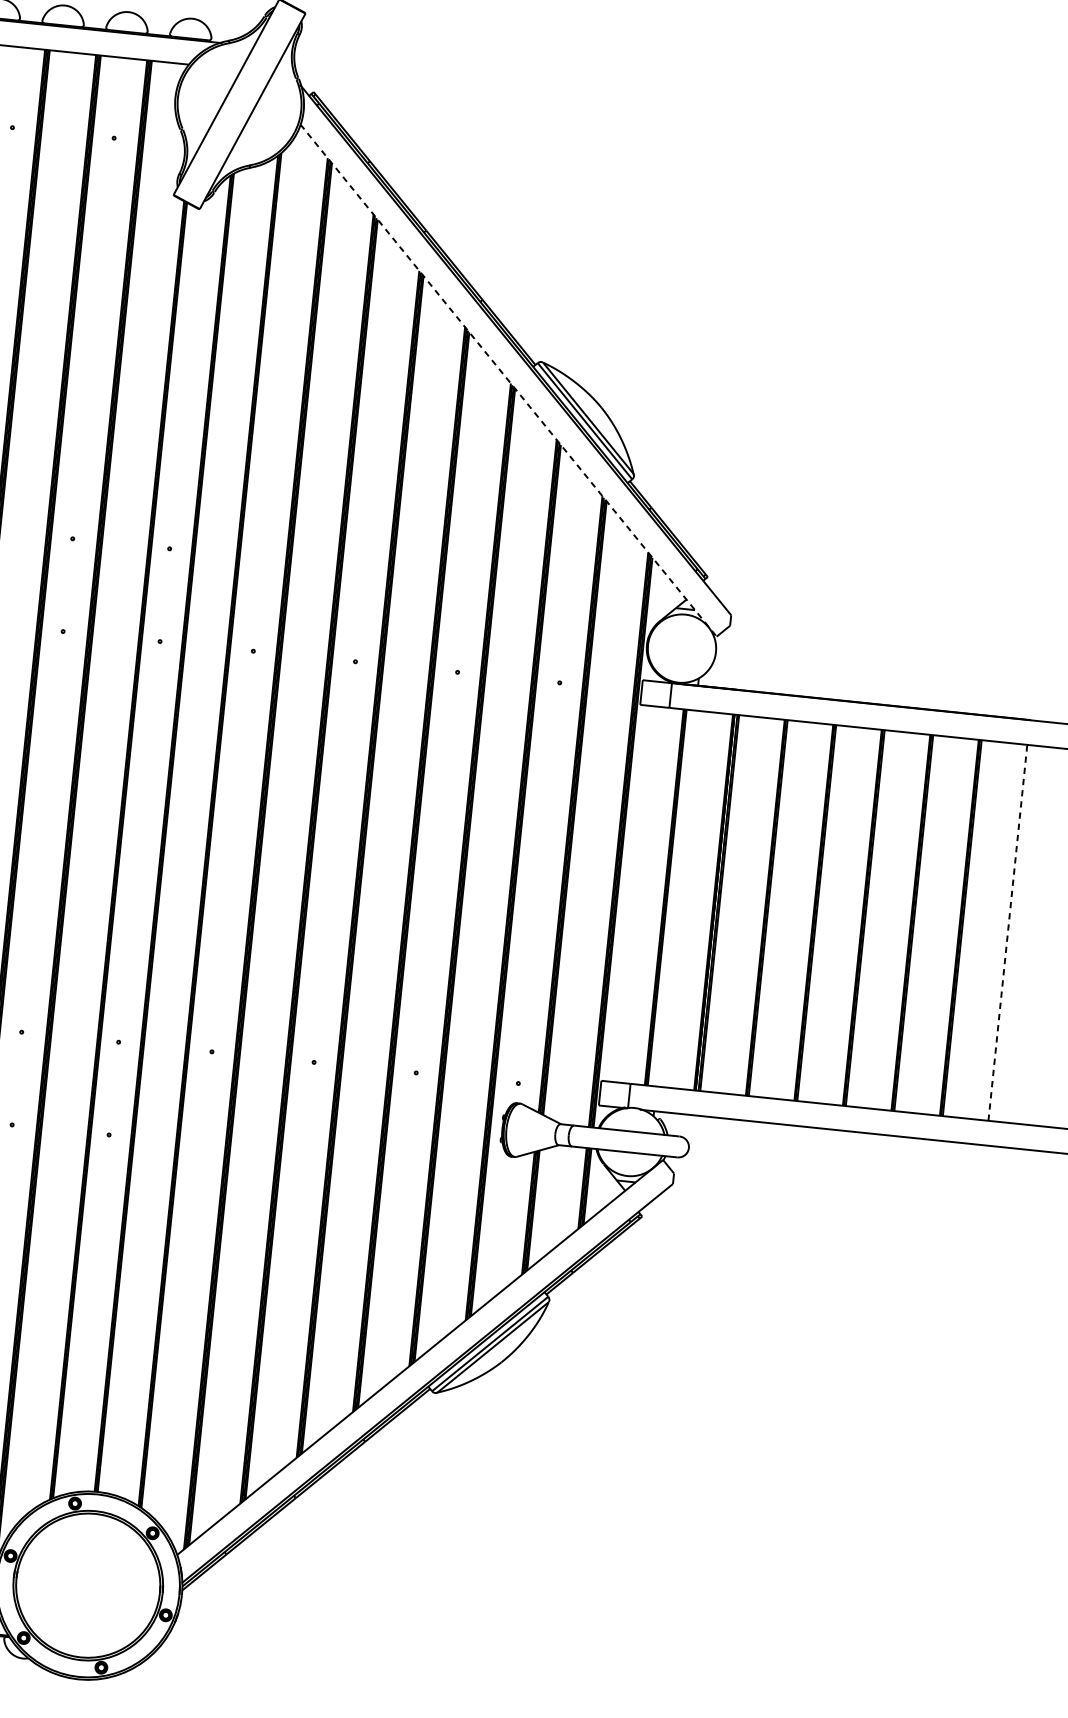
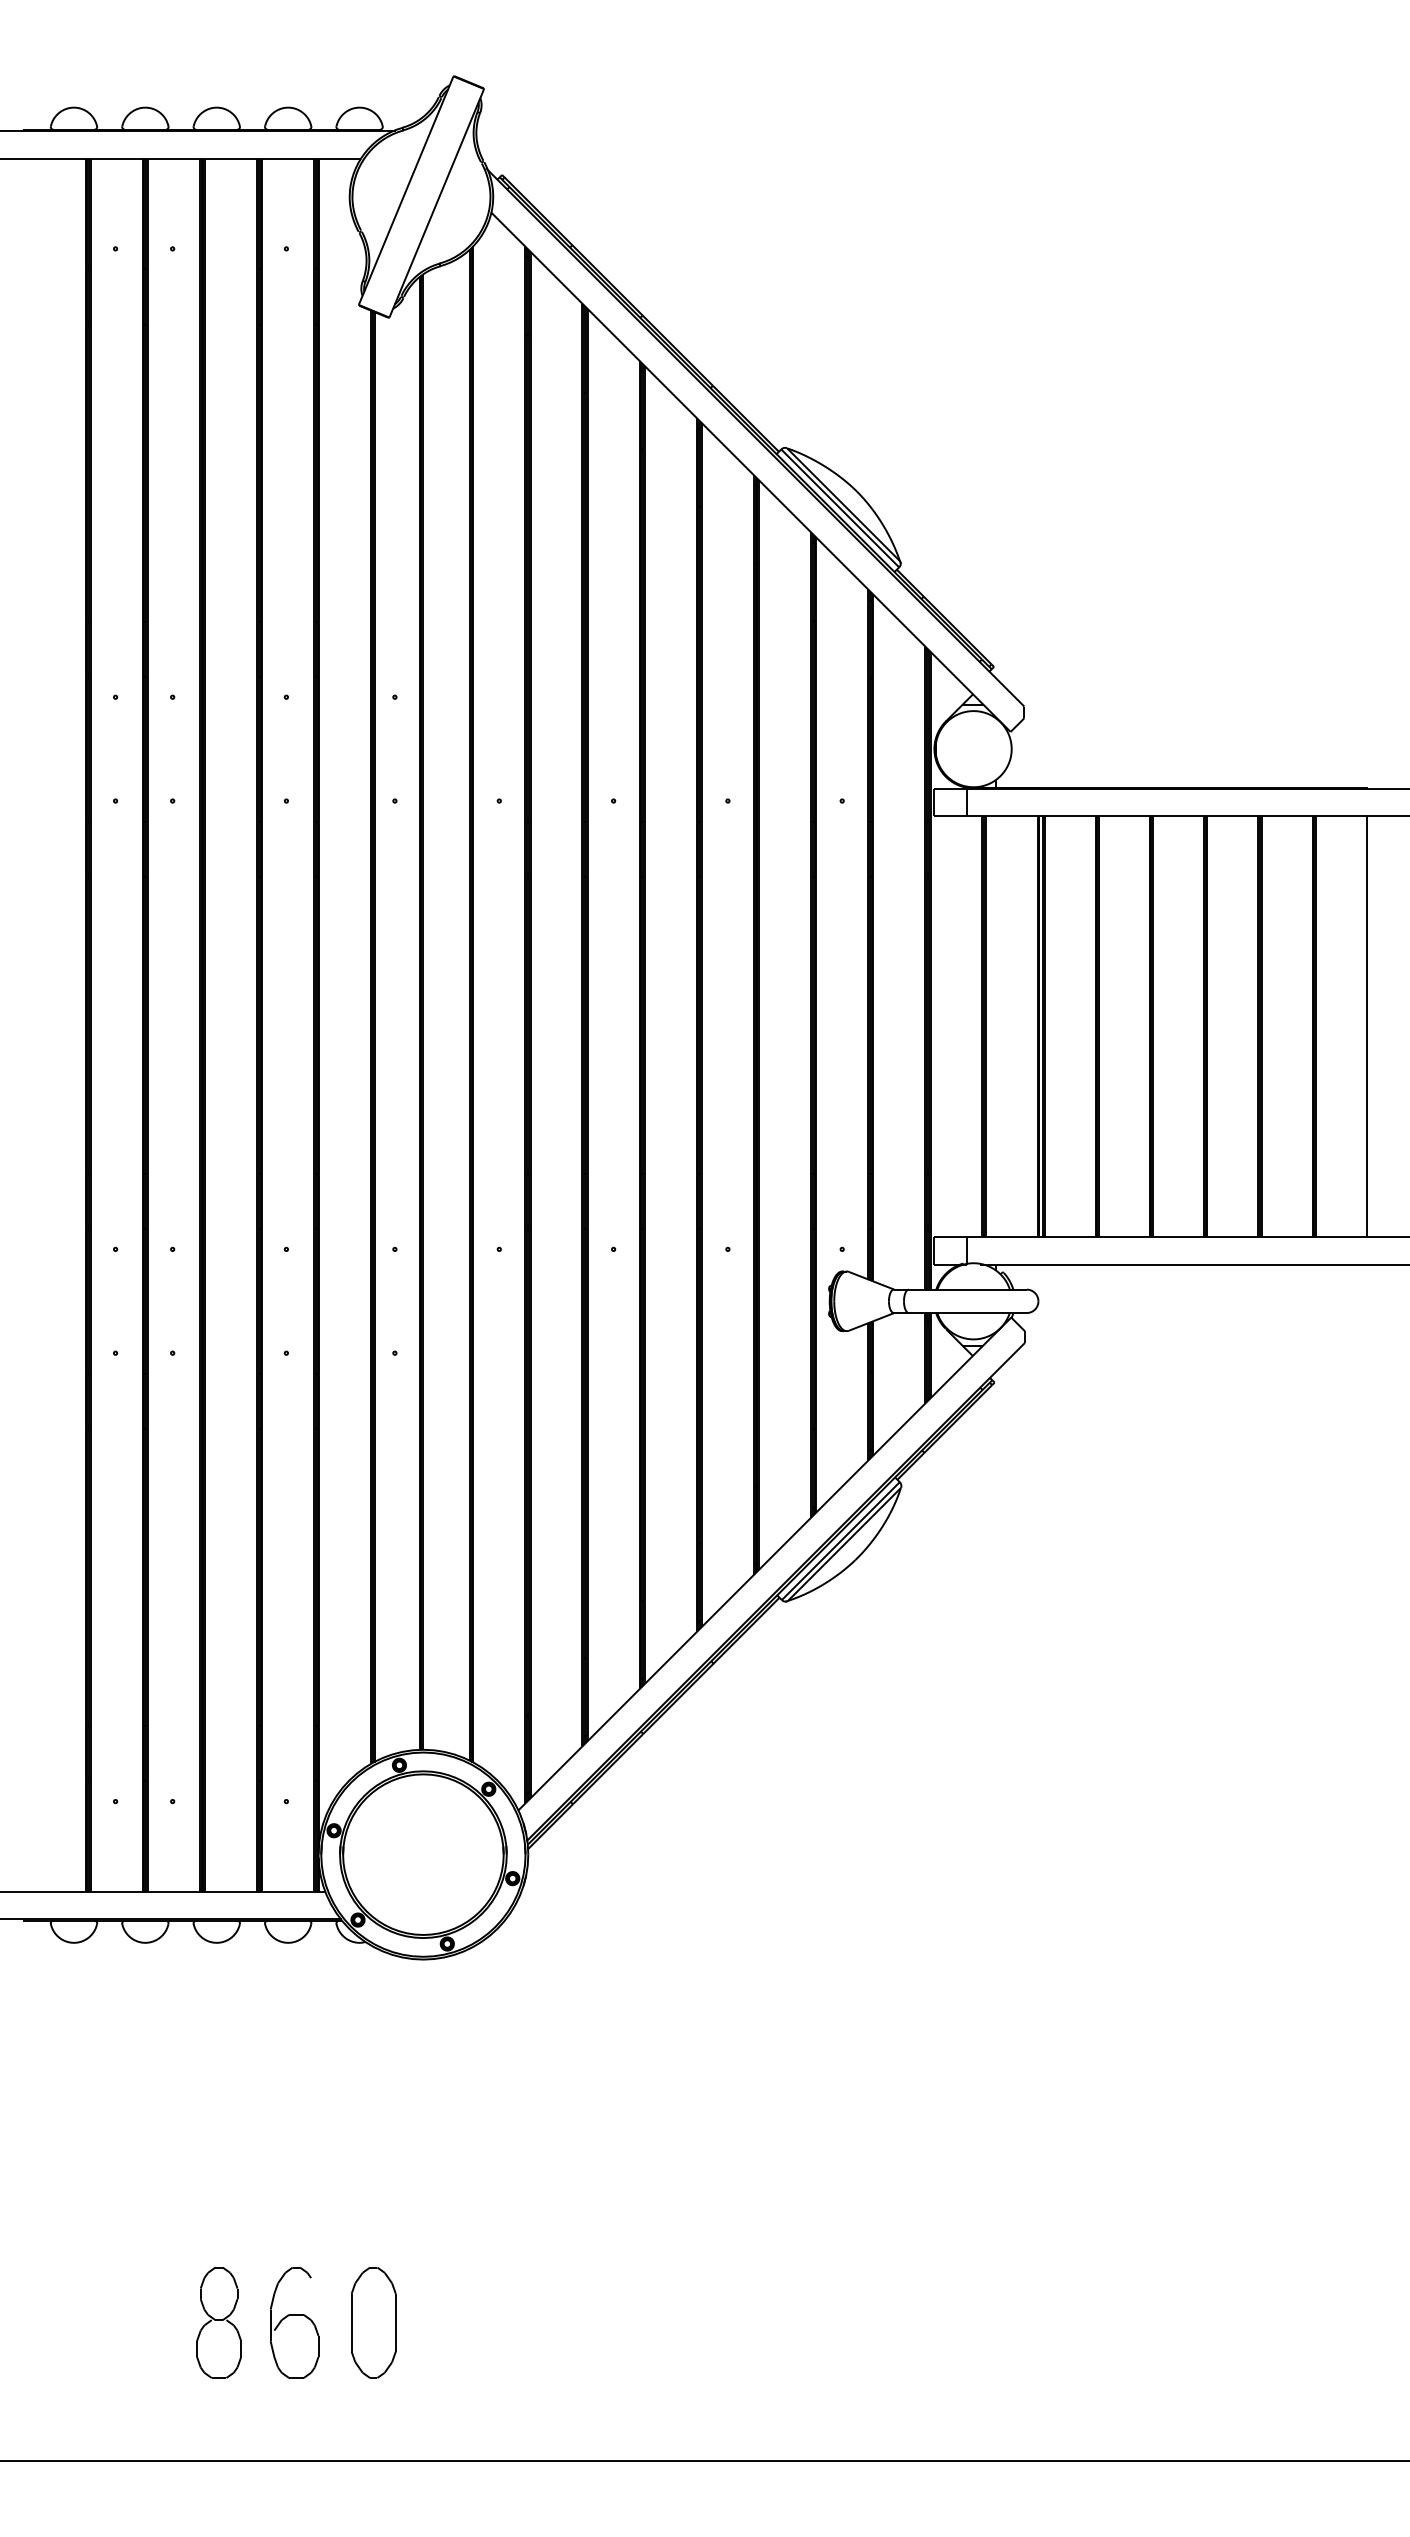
line: (509, 380) -> (751, 472), dashed -> solid
line: (1008, 932) -> (1367, 1026), dashed -> solid

